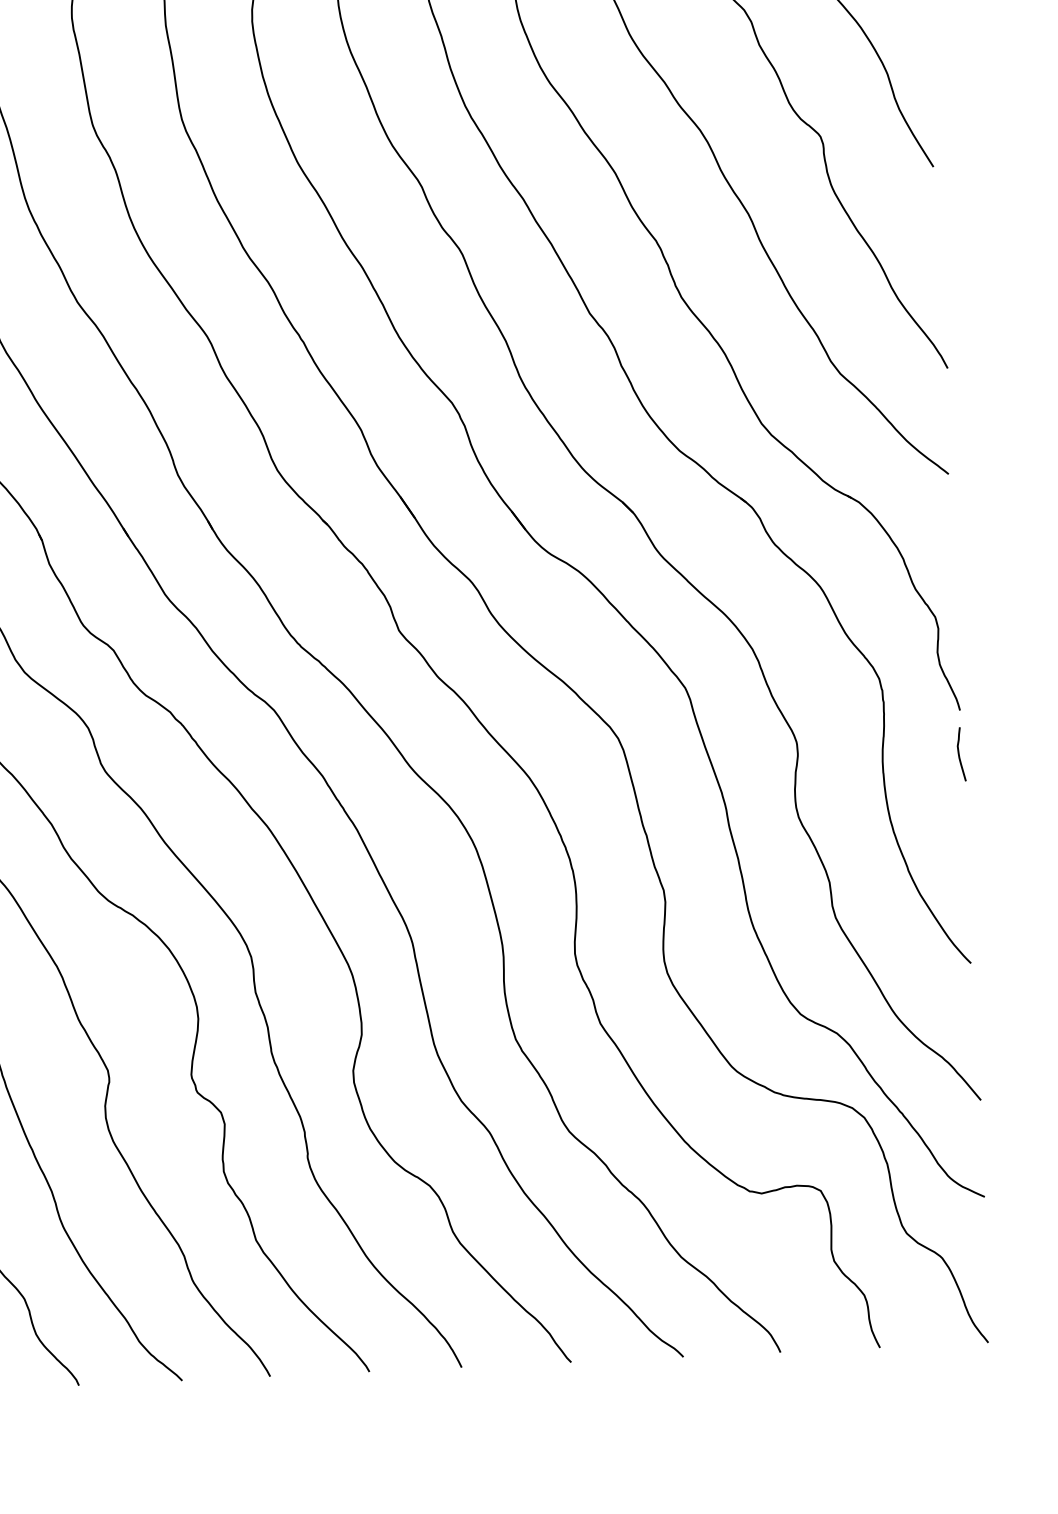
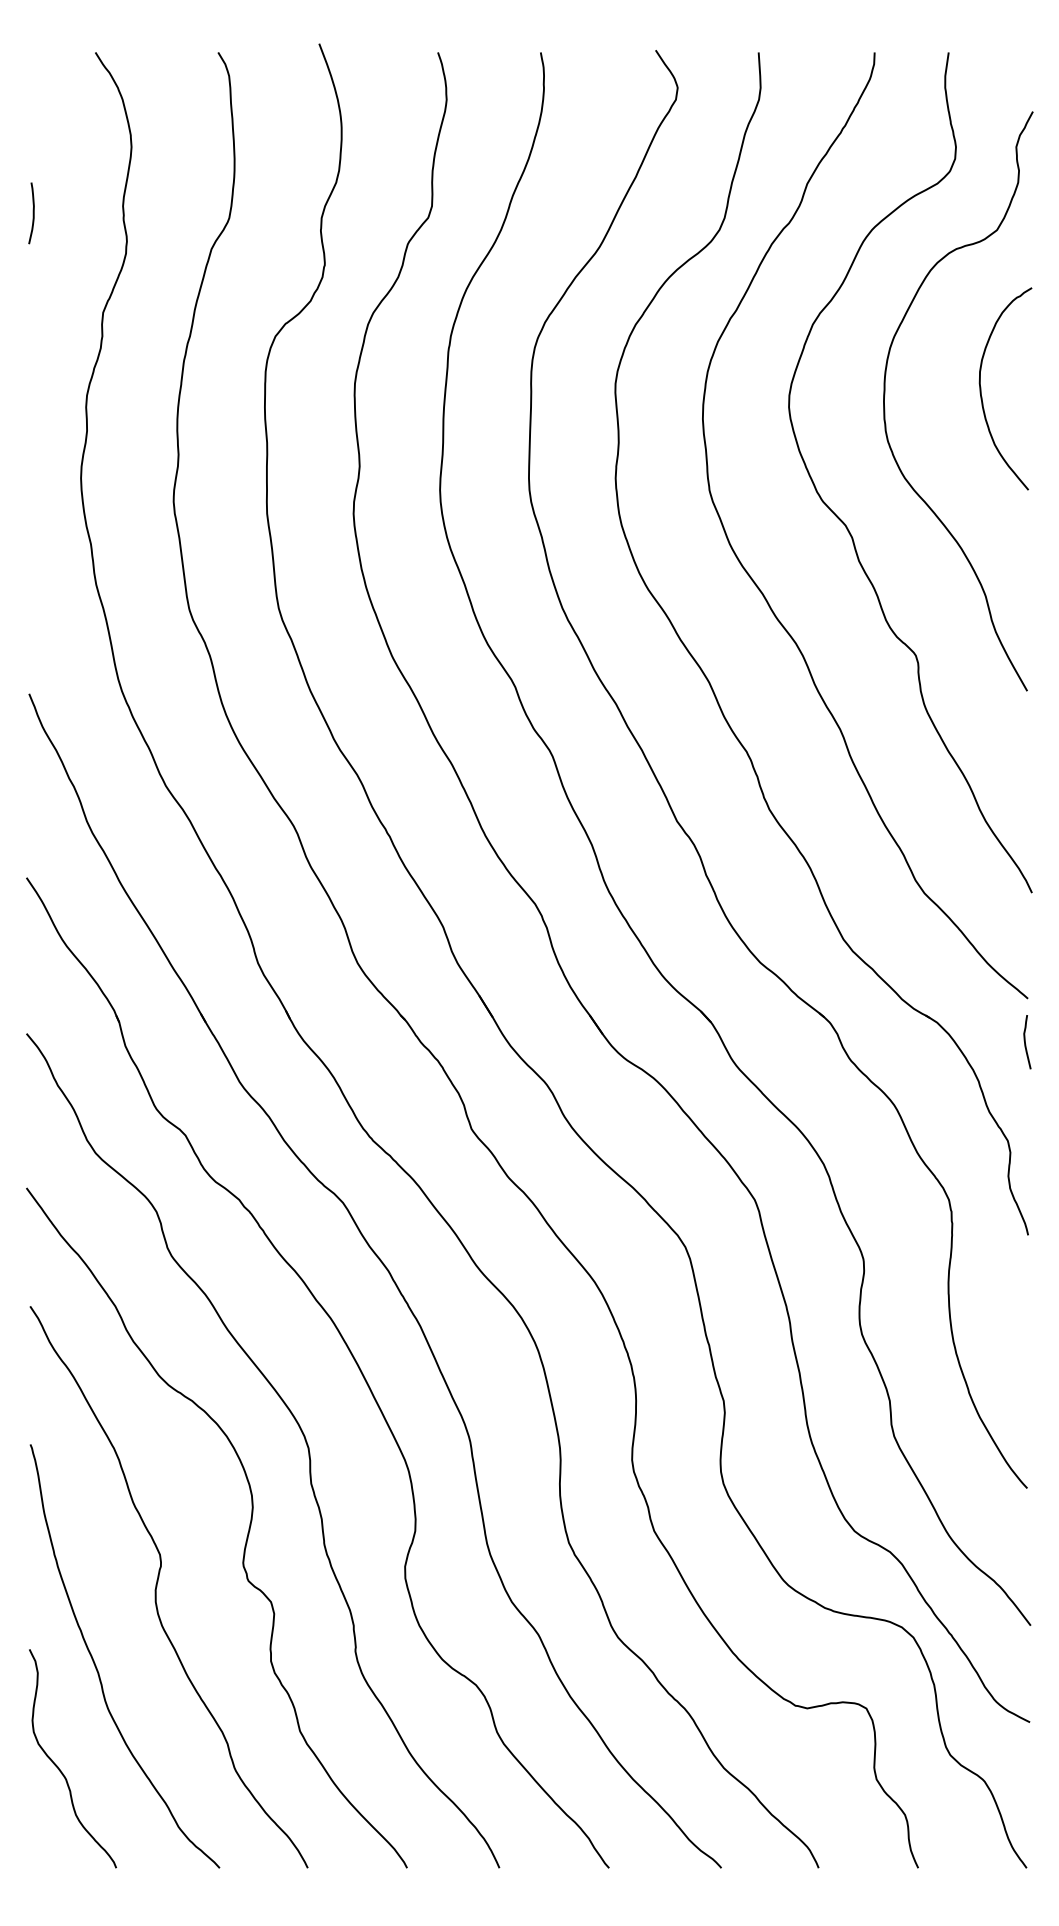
curve: (959, 754) -> (1025, 1042), moved

